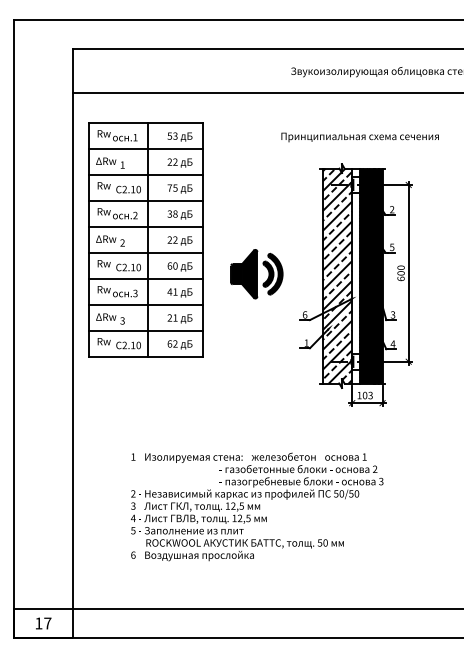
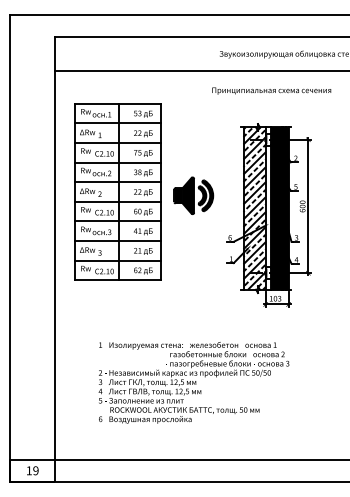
text: (359, 137) -> (271, 91), moved
part: (145, 239) -> (117, 191), moved
part: (256, 274) -> (193, 196), moved
text: (47, 623) -> (35, 470), 17 -> 19

